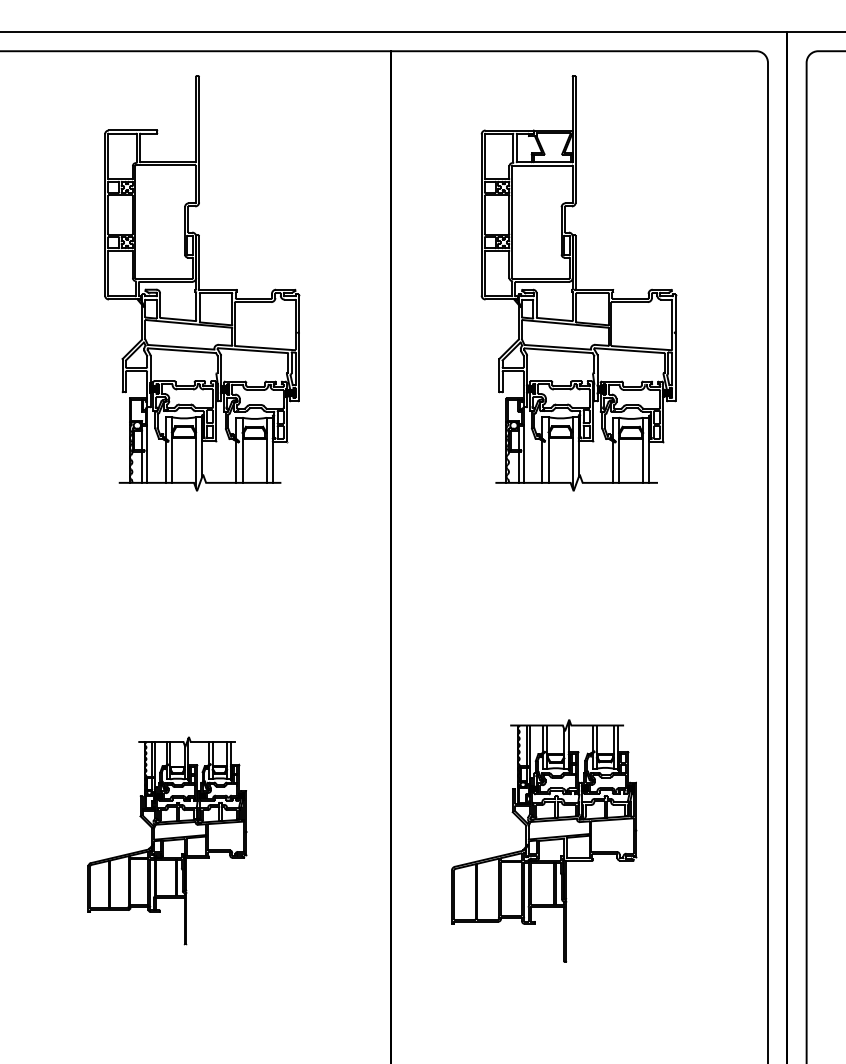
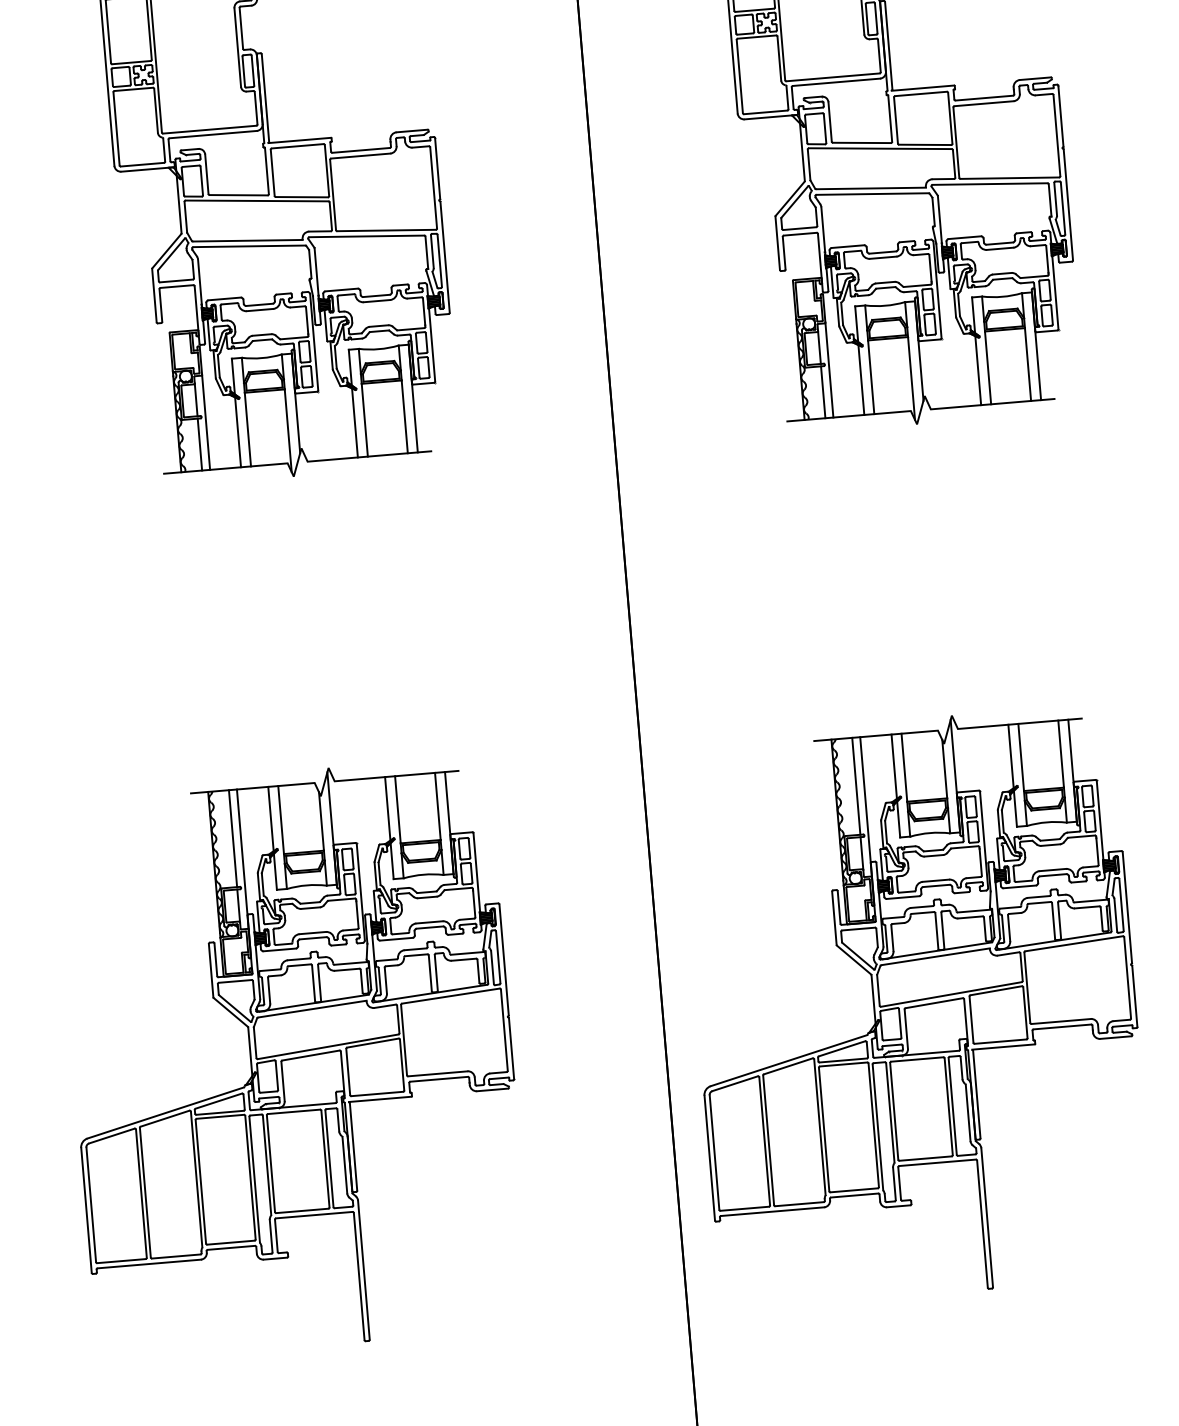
part: (167, 840) -> (293, 1058), size x1.67
part: (544, 840) -> (917, 1006), size x1.43

